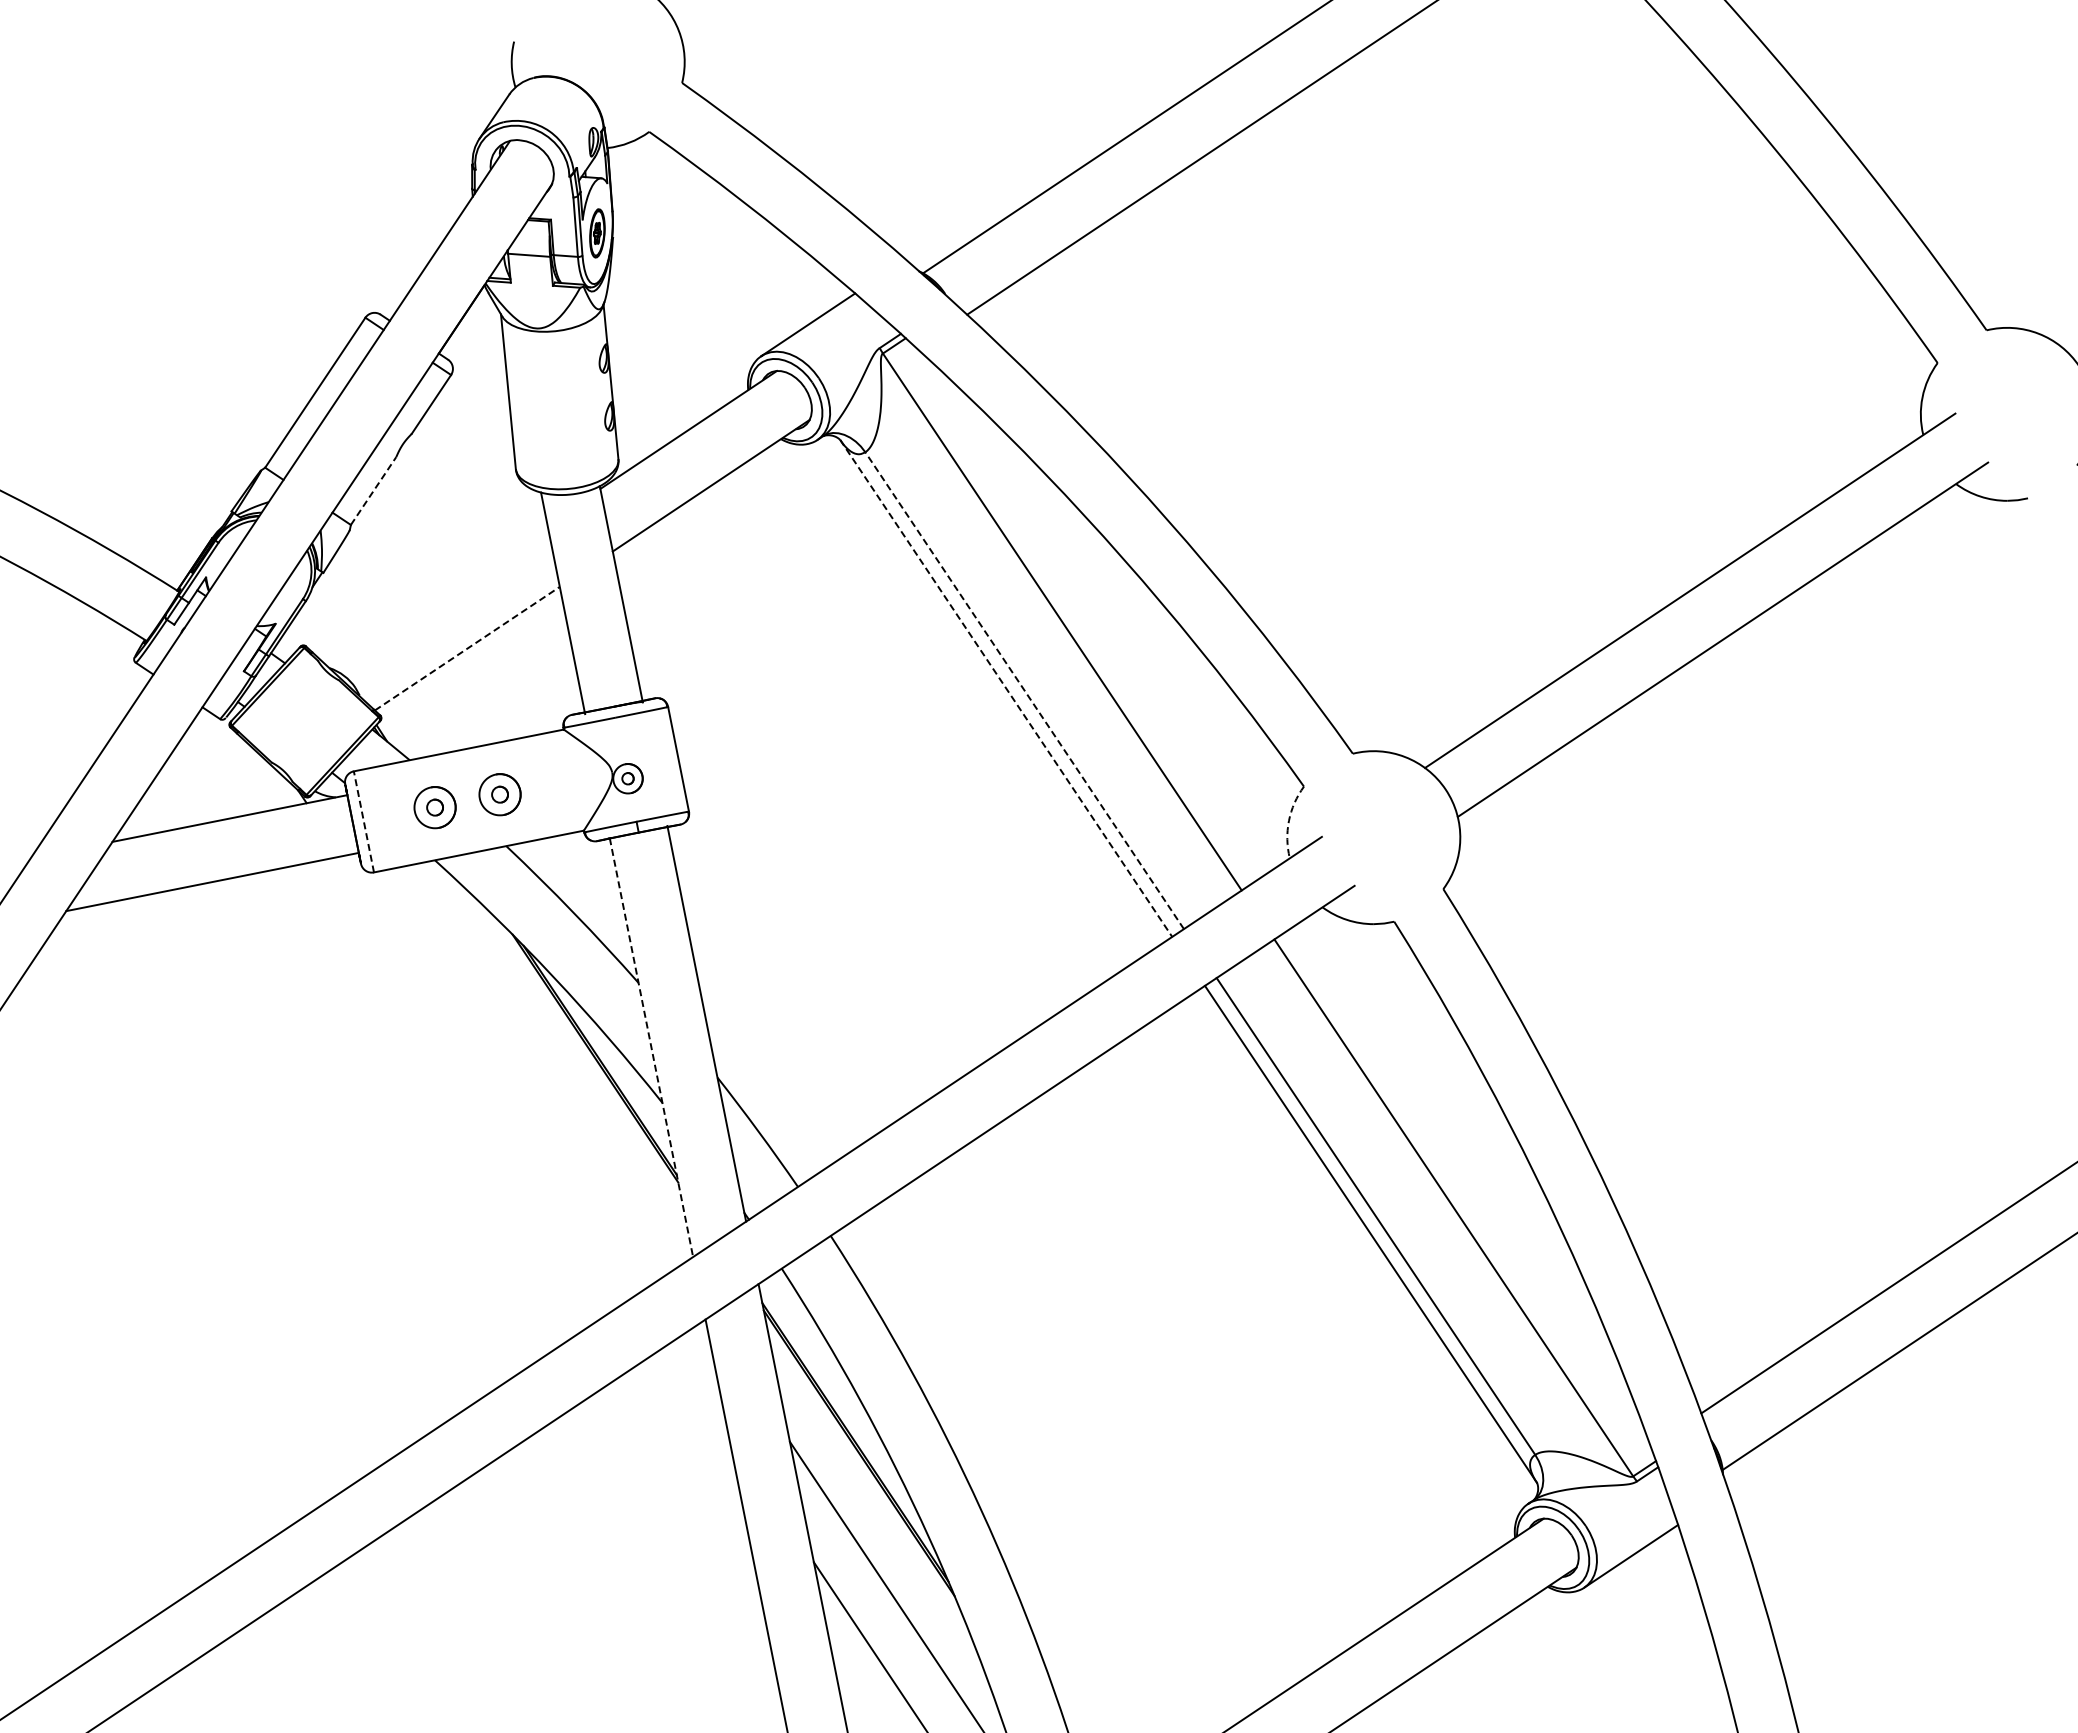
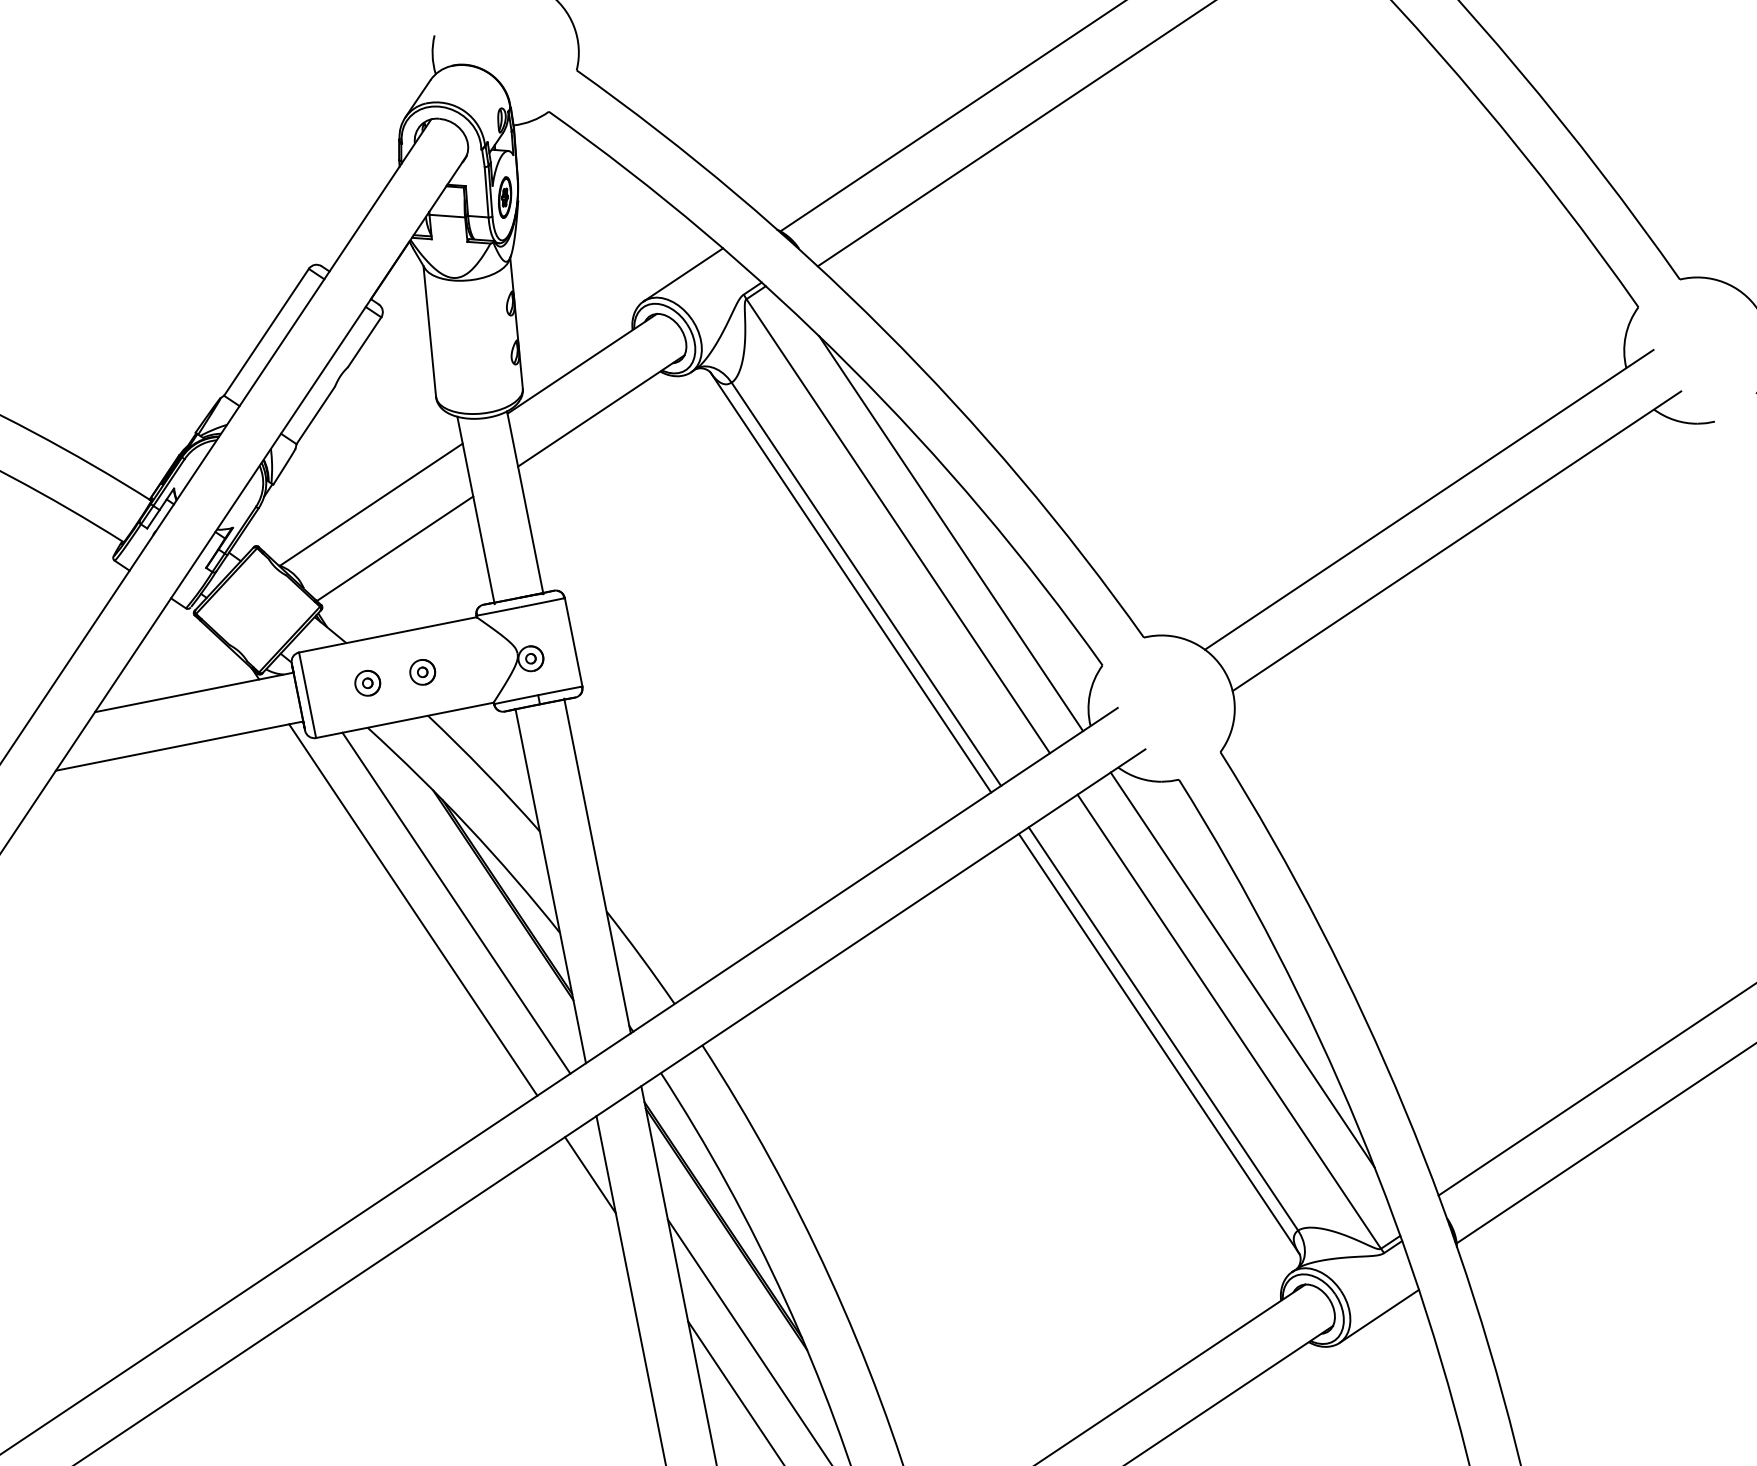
line: (373, 491) -> (315, 415), dashed -> solid
line: (439, 596) -> (371, 504), added
line: (1124, 630) -> (950, 533), added
line: (467, 648) -> (395, 548), dashed -> solid
line: (1006, 688) -> (851, 582), dashed -> solid
line: (1024, 690) -> (866, 584), dashed -> solid
part: (499, 794) -> (422, 672), size x0.71
part: (434, 807) -> (367, 683), size x0.71
arc: (1288, 820) -> (1089, 694), dashed -> solid
line: (363, 821) -> (307, 694), dashed -> solid
line: (651, 1047) -> (550, 886), dashed -> solid
line: (539, 1067) -> (456, 902), added
line: (488, 1075) -> (412, 909), added
line: (1469, 1146) -> (1242, 969), added
line: (698, 1389) -> (590, 1175), added

